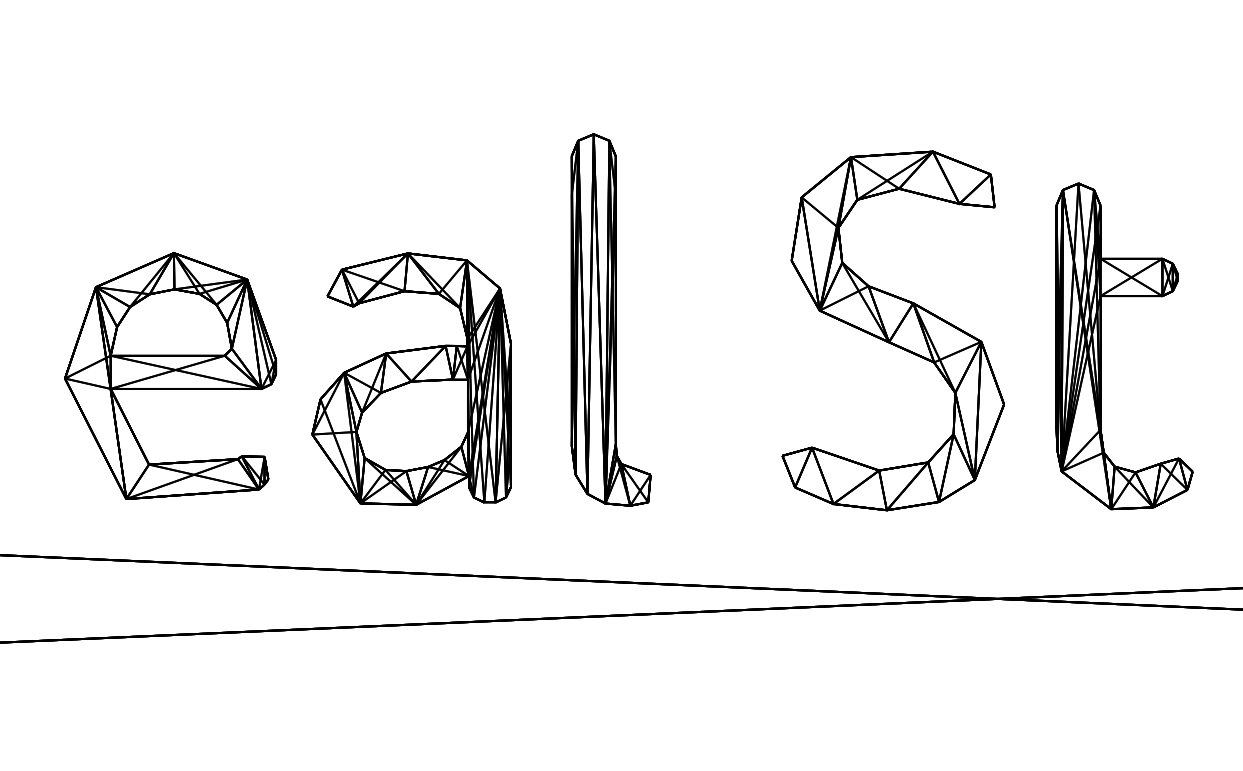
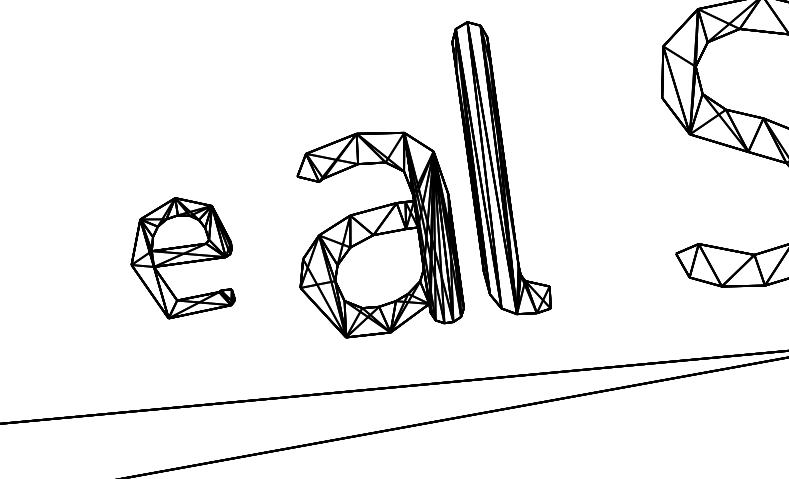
part: (610, 319) -> (500, 167), moved
part: (170, 375) -> (181, 256), size x0.6

